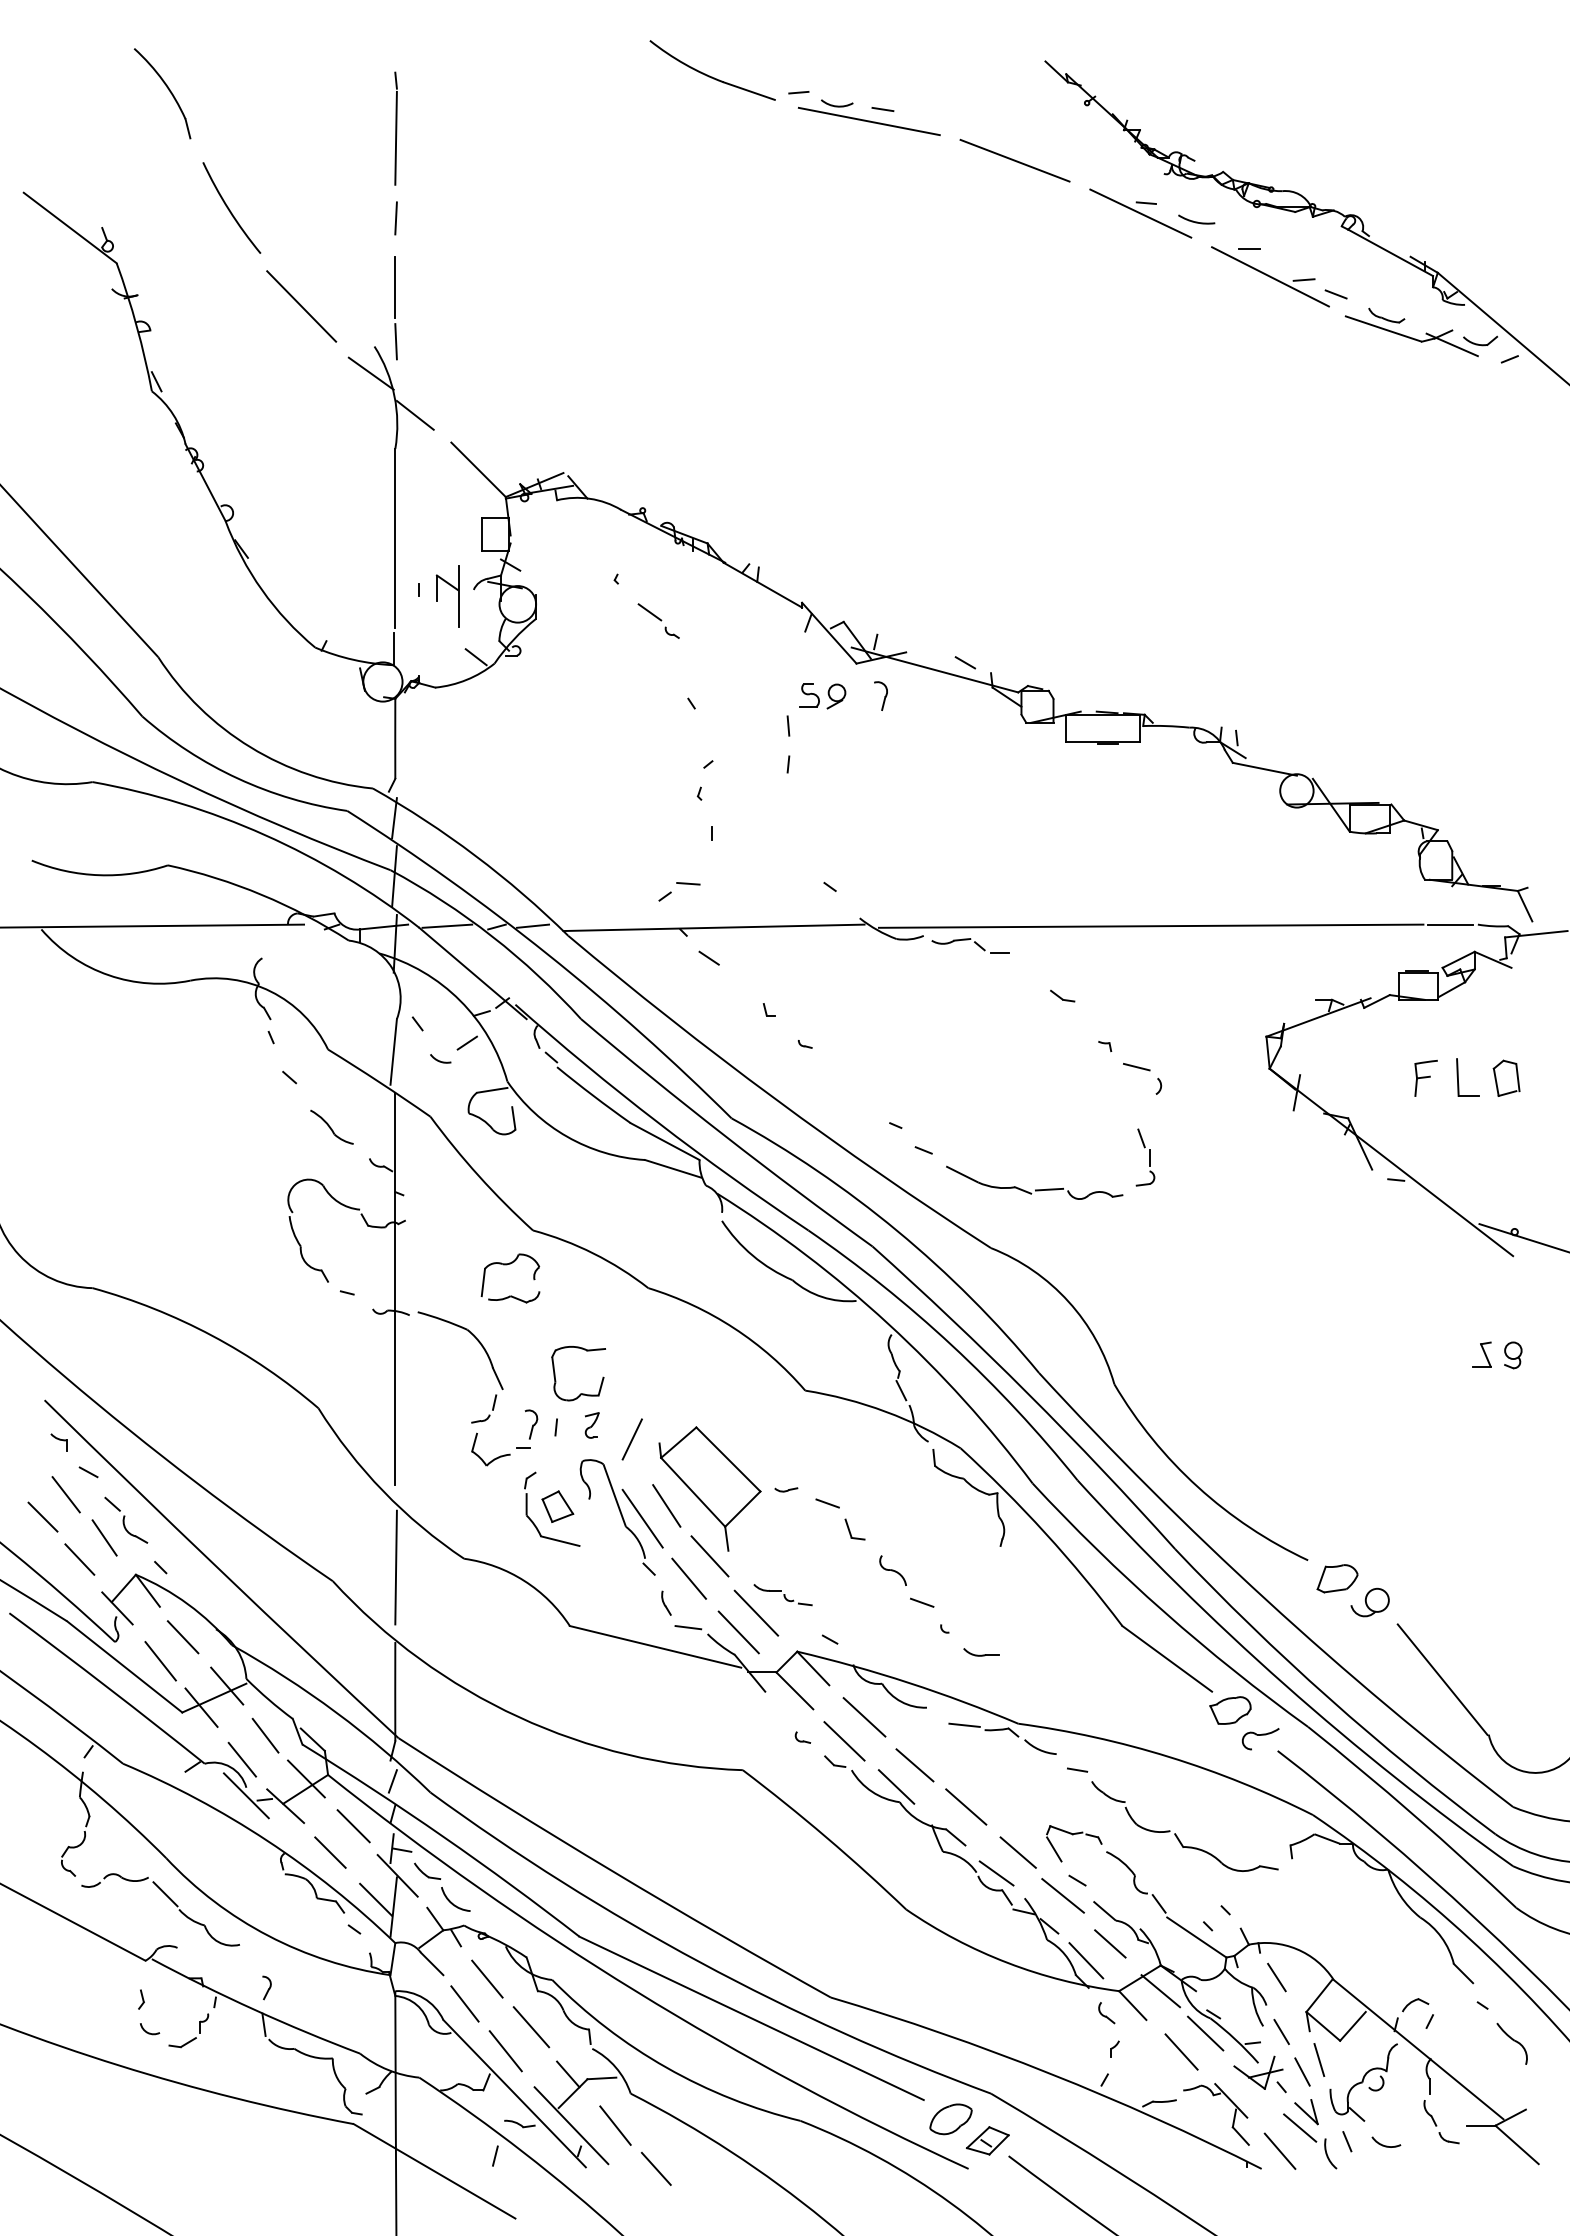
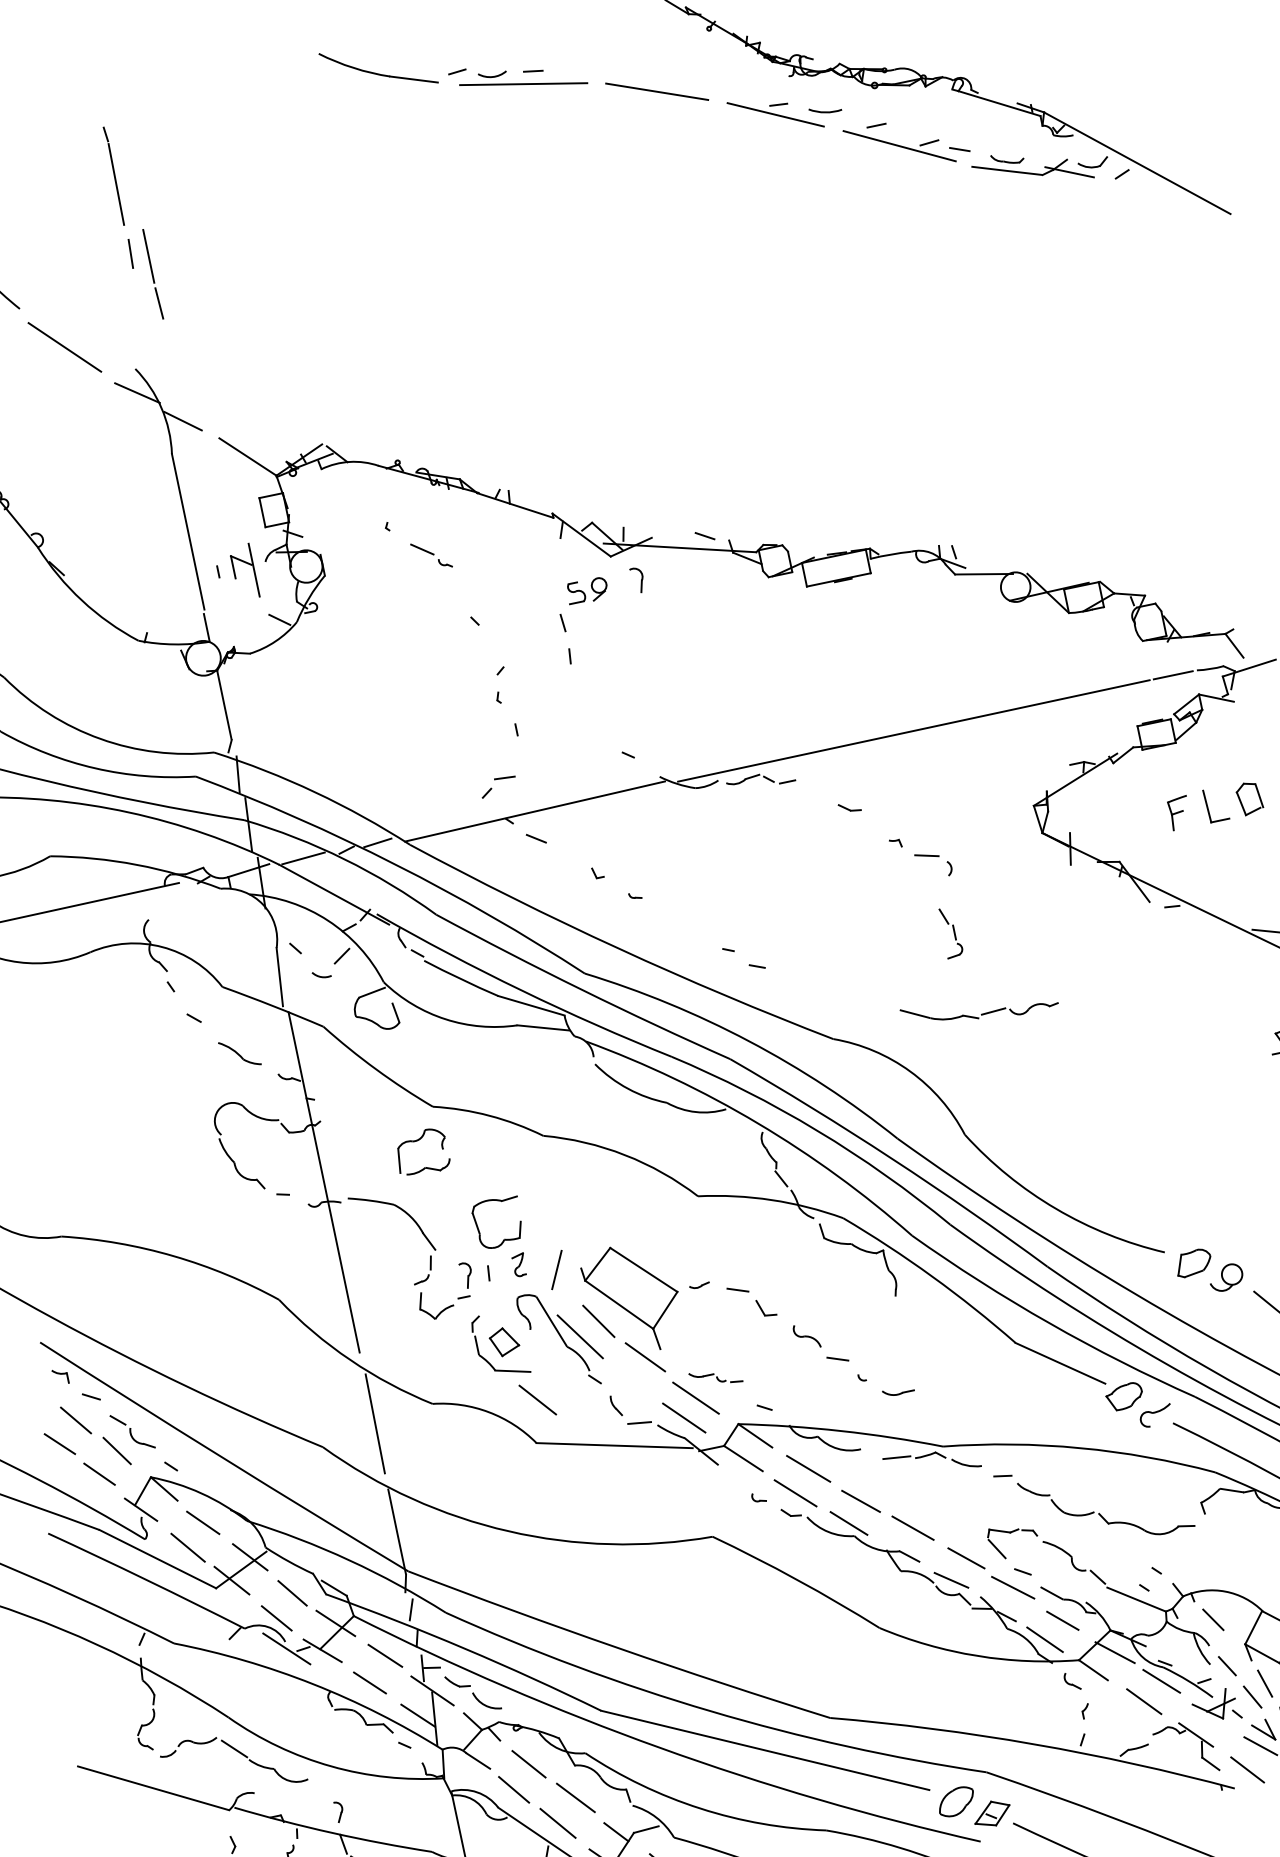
part: (395, 308) -> (152, 274), moved
part: (1035, 1189) -> (981, 1013), moved
line: (688, 1578) -> (537, 1399), moved

